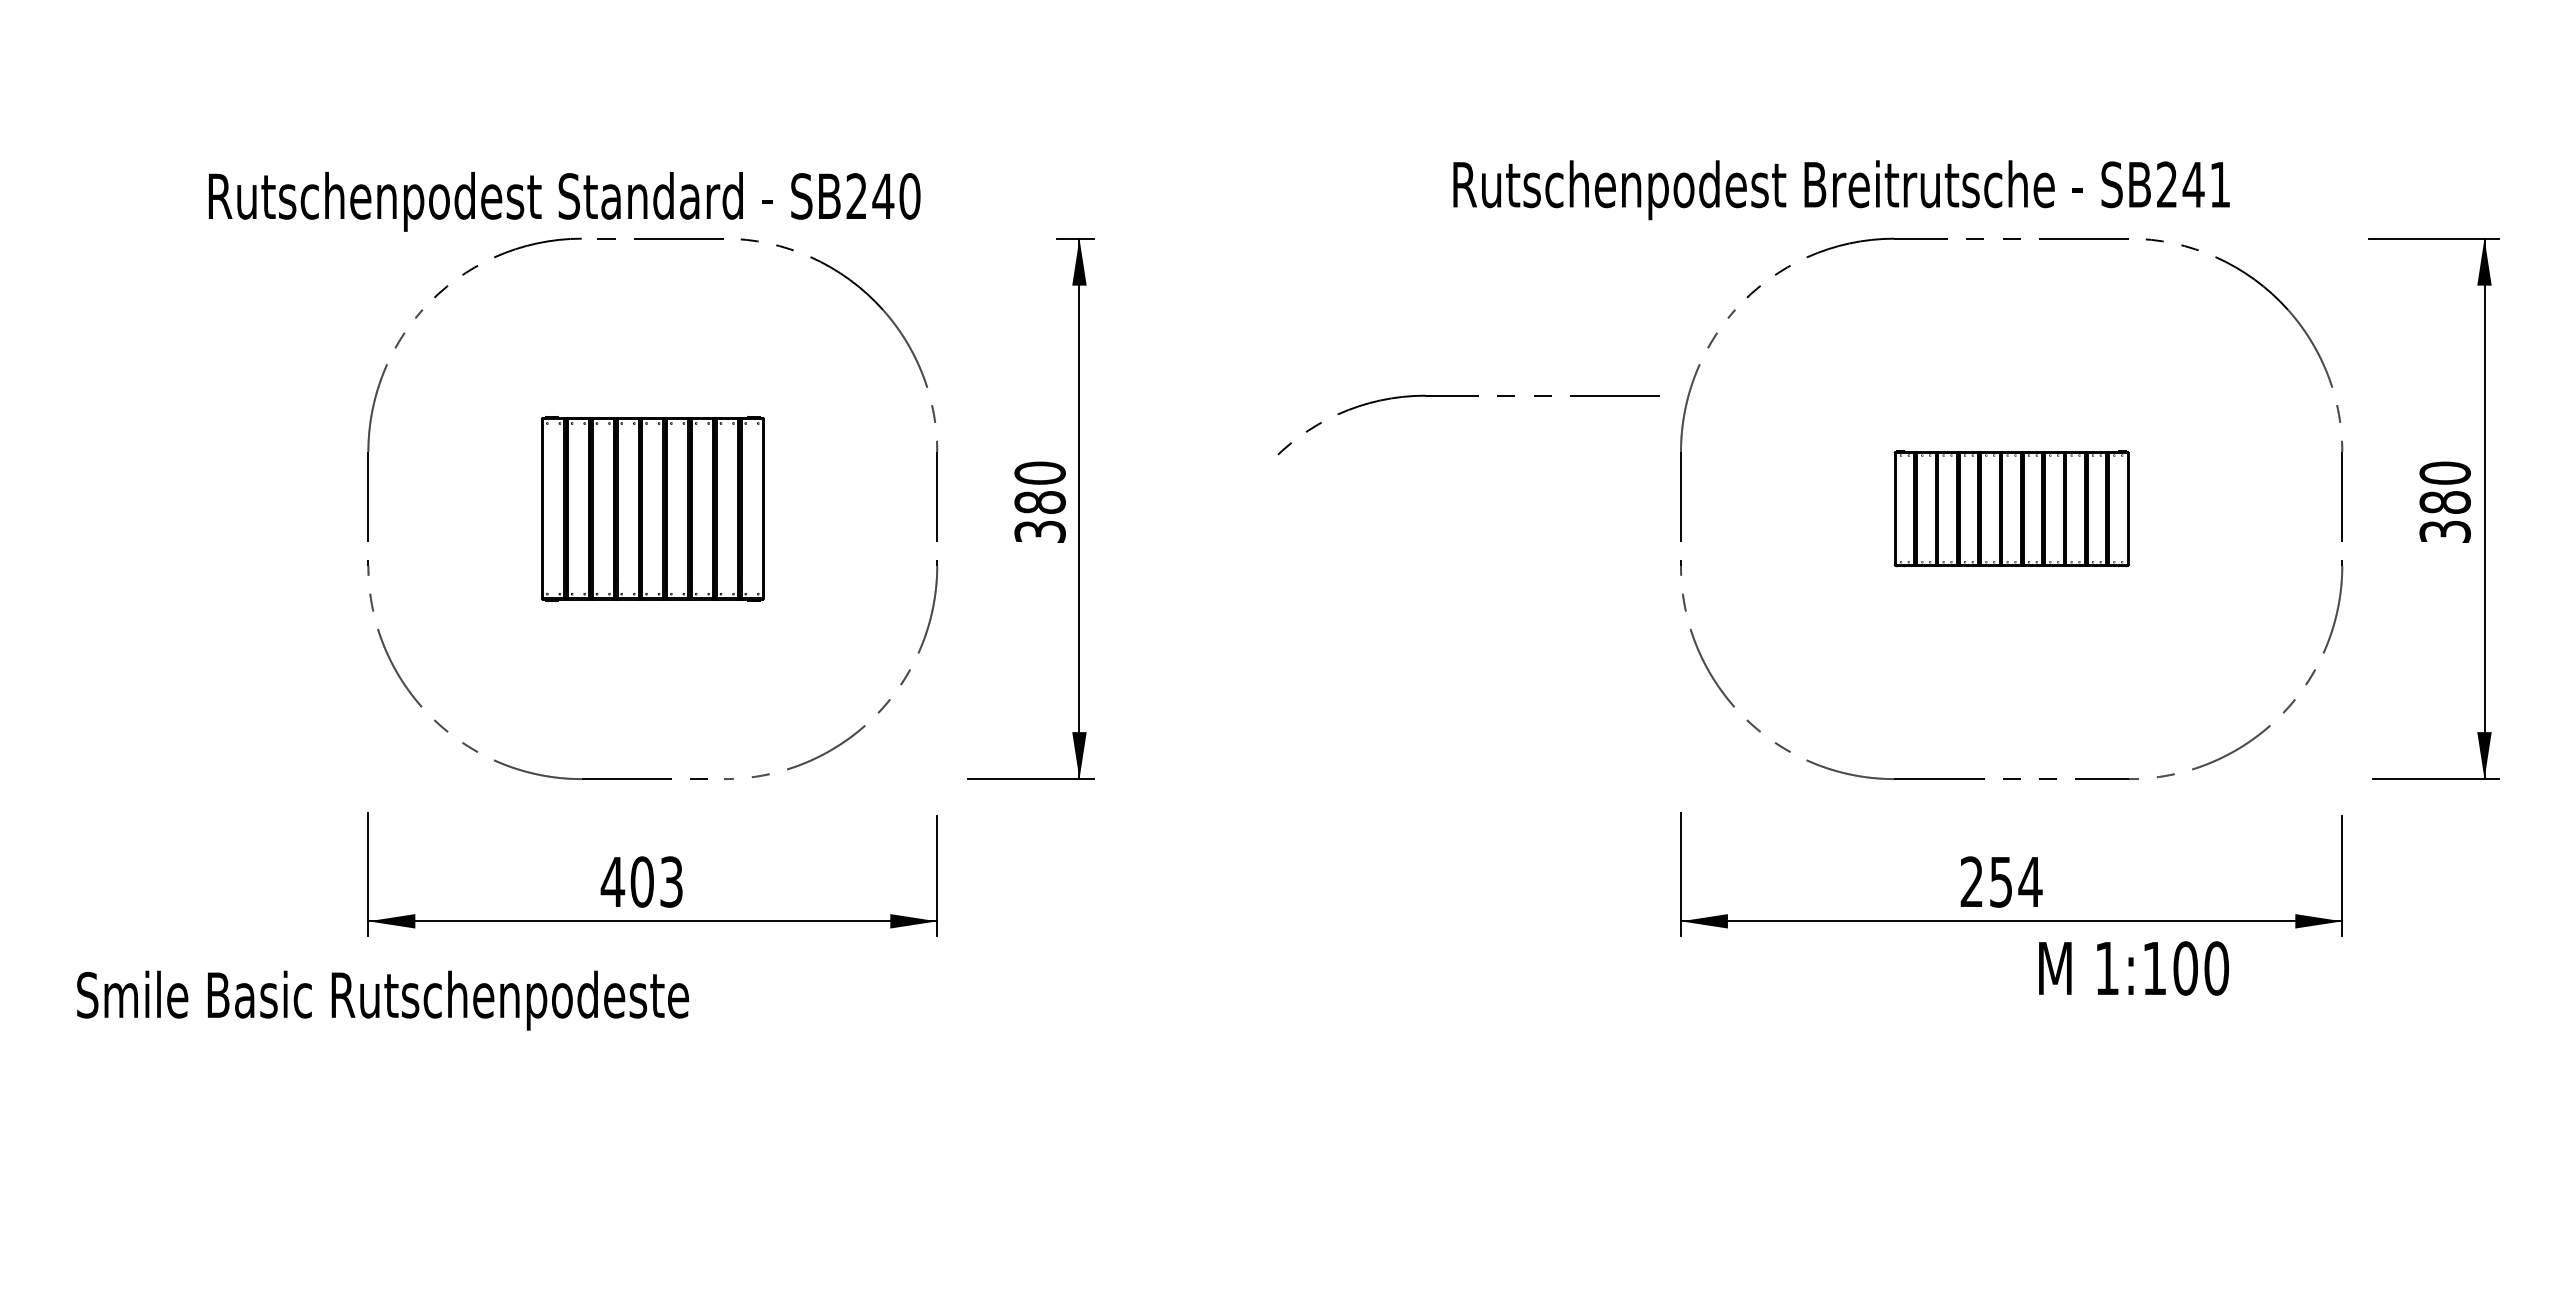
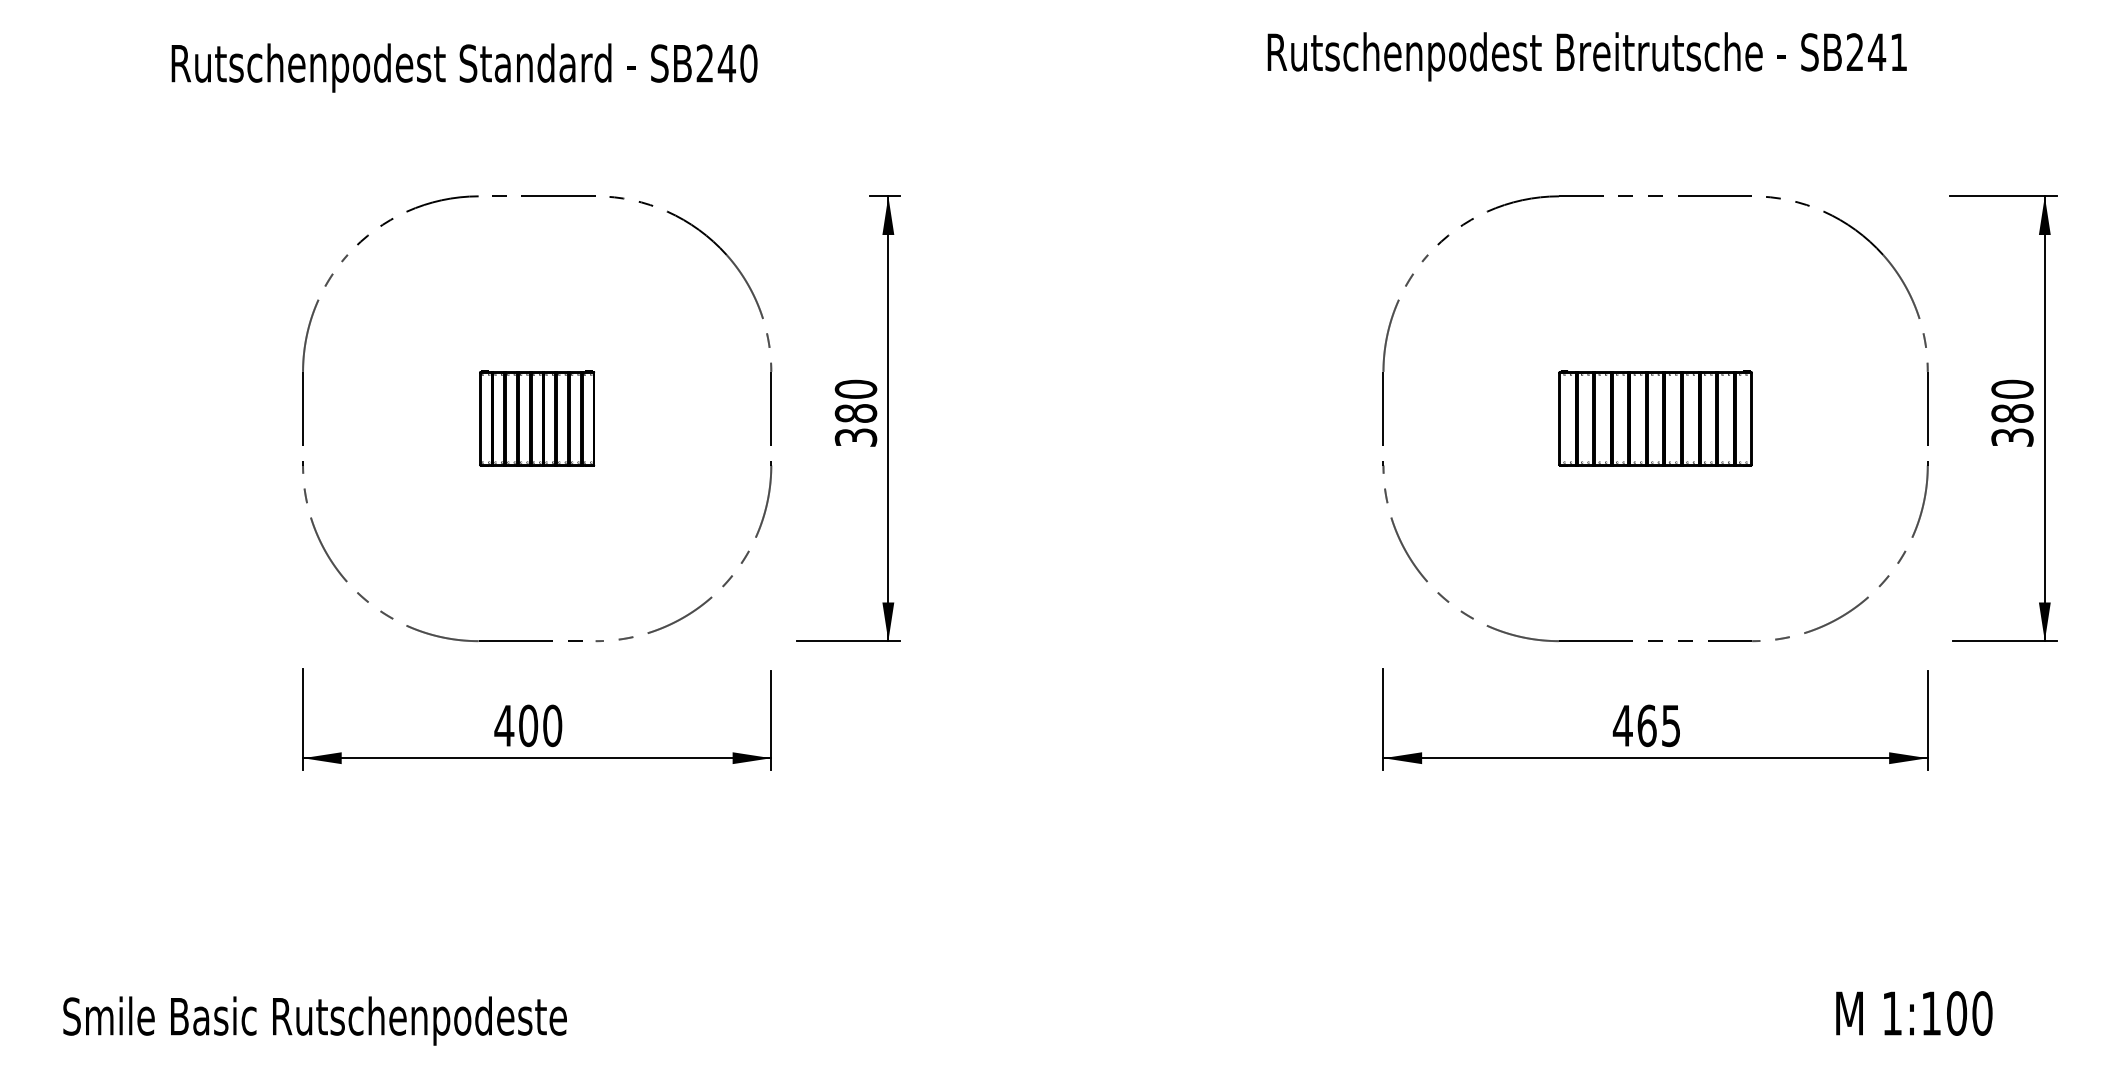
text: (1841, 190) -> (1587, 57), moved
text: (564, 201) -> (464, 67), moved
part: (1468, 396) -> (1208, 326), removed
part: (652, 508) -> (536, 418), size x0.62
text: (671, 881) -> (552, 725), 403 -> 400
text: (2000, 881) -> (1646, 725), 254 -> 465
text: (2133, 968) -> (1913, 1013), moved
text: (382, 1000) -> (314, 1020), moved

